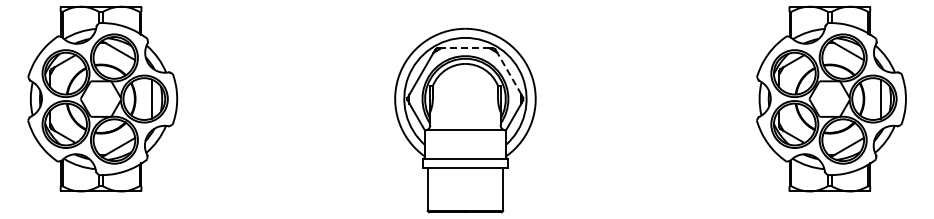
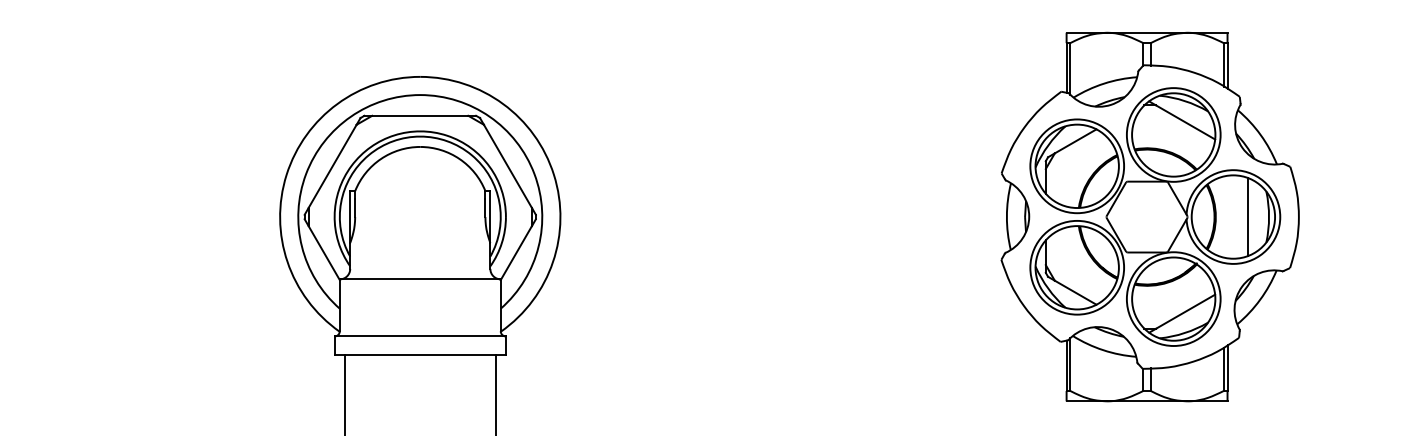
line: (464, 48) -> (418, 116), dashed -> solid
line: (509, 73) -> (508, 166), dashed -> solid

